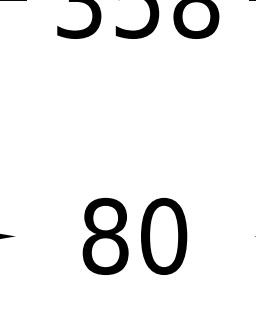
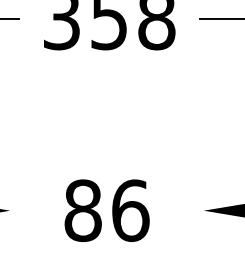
text: (163, 236) -> (130, 210), 80 -> 86

